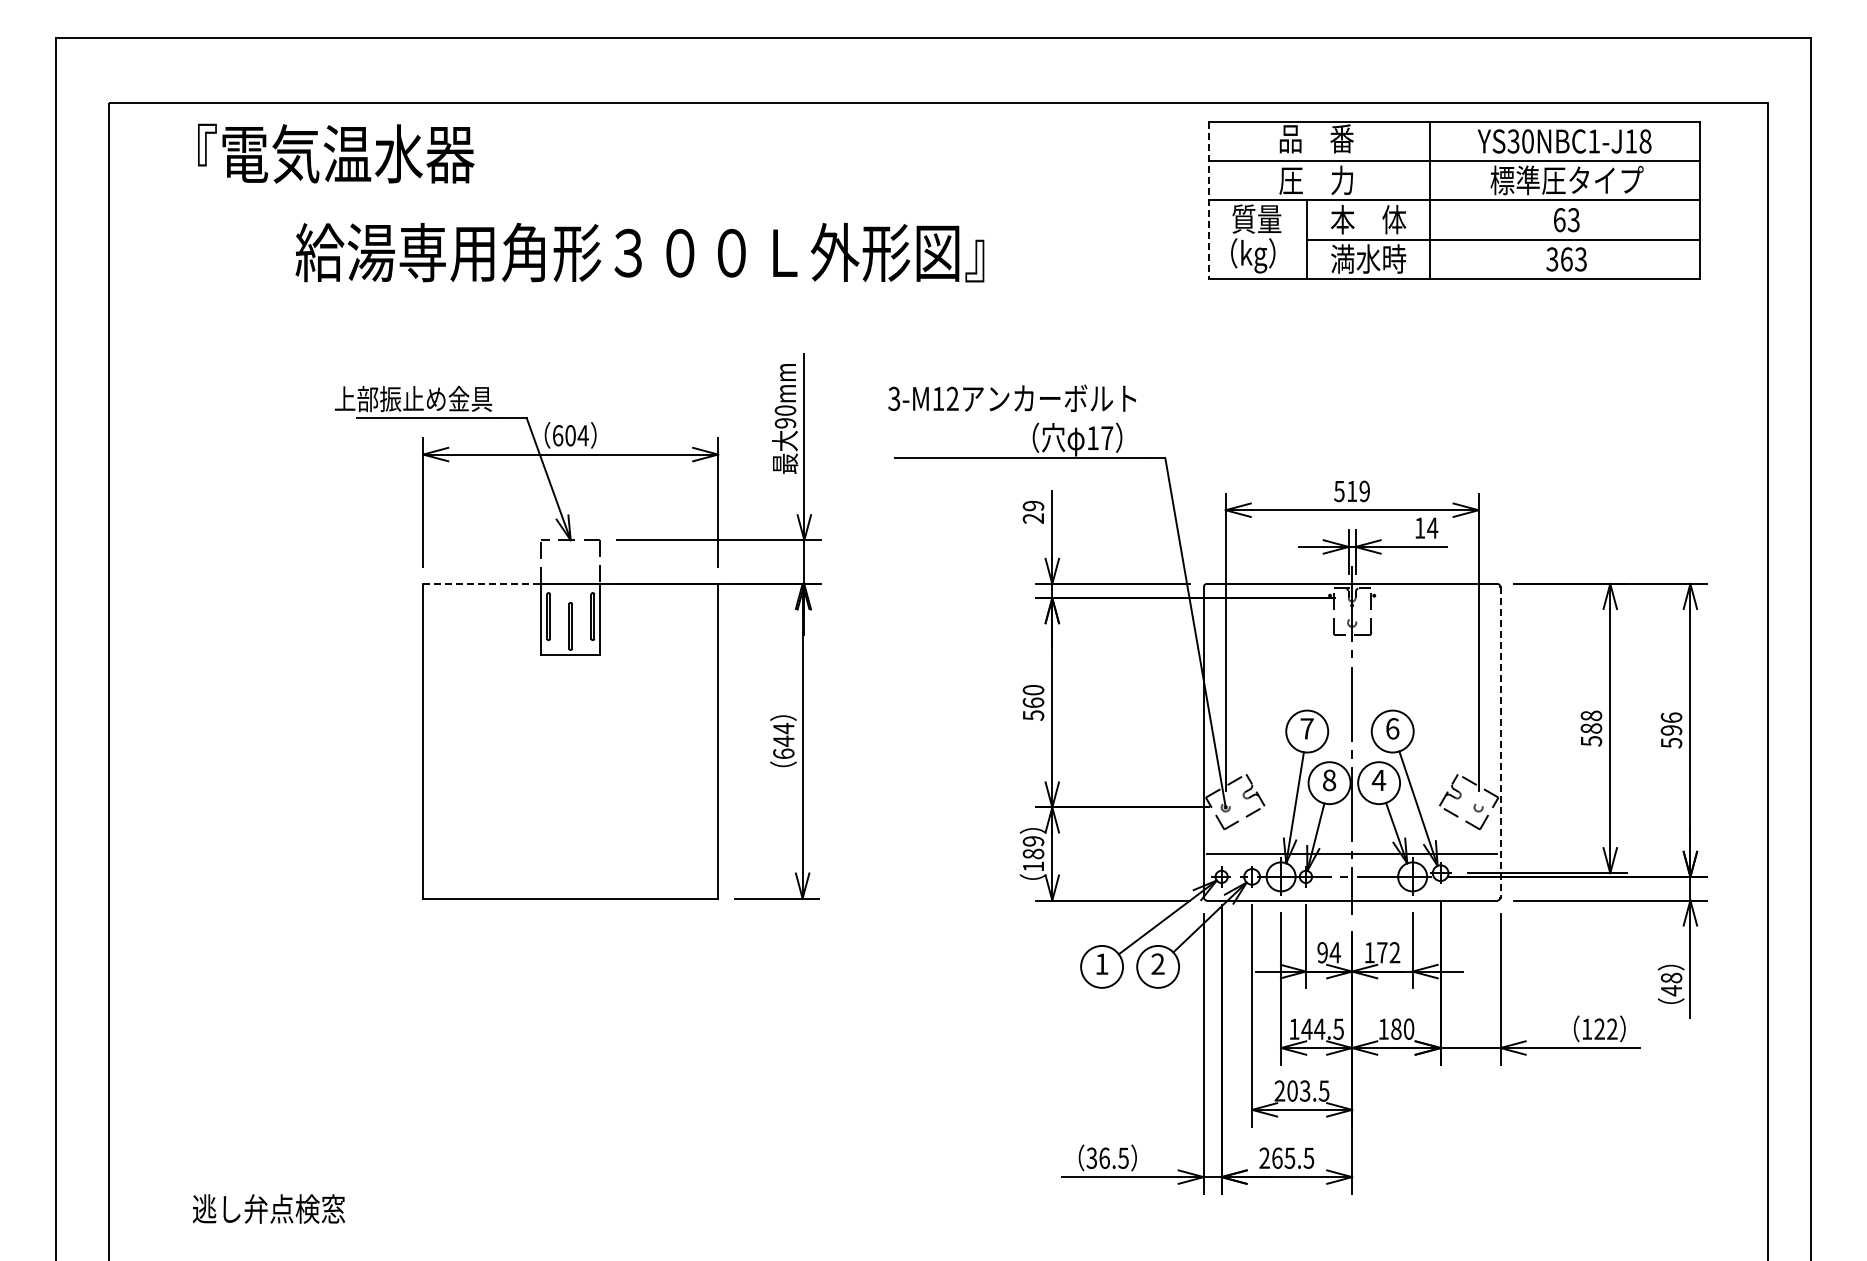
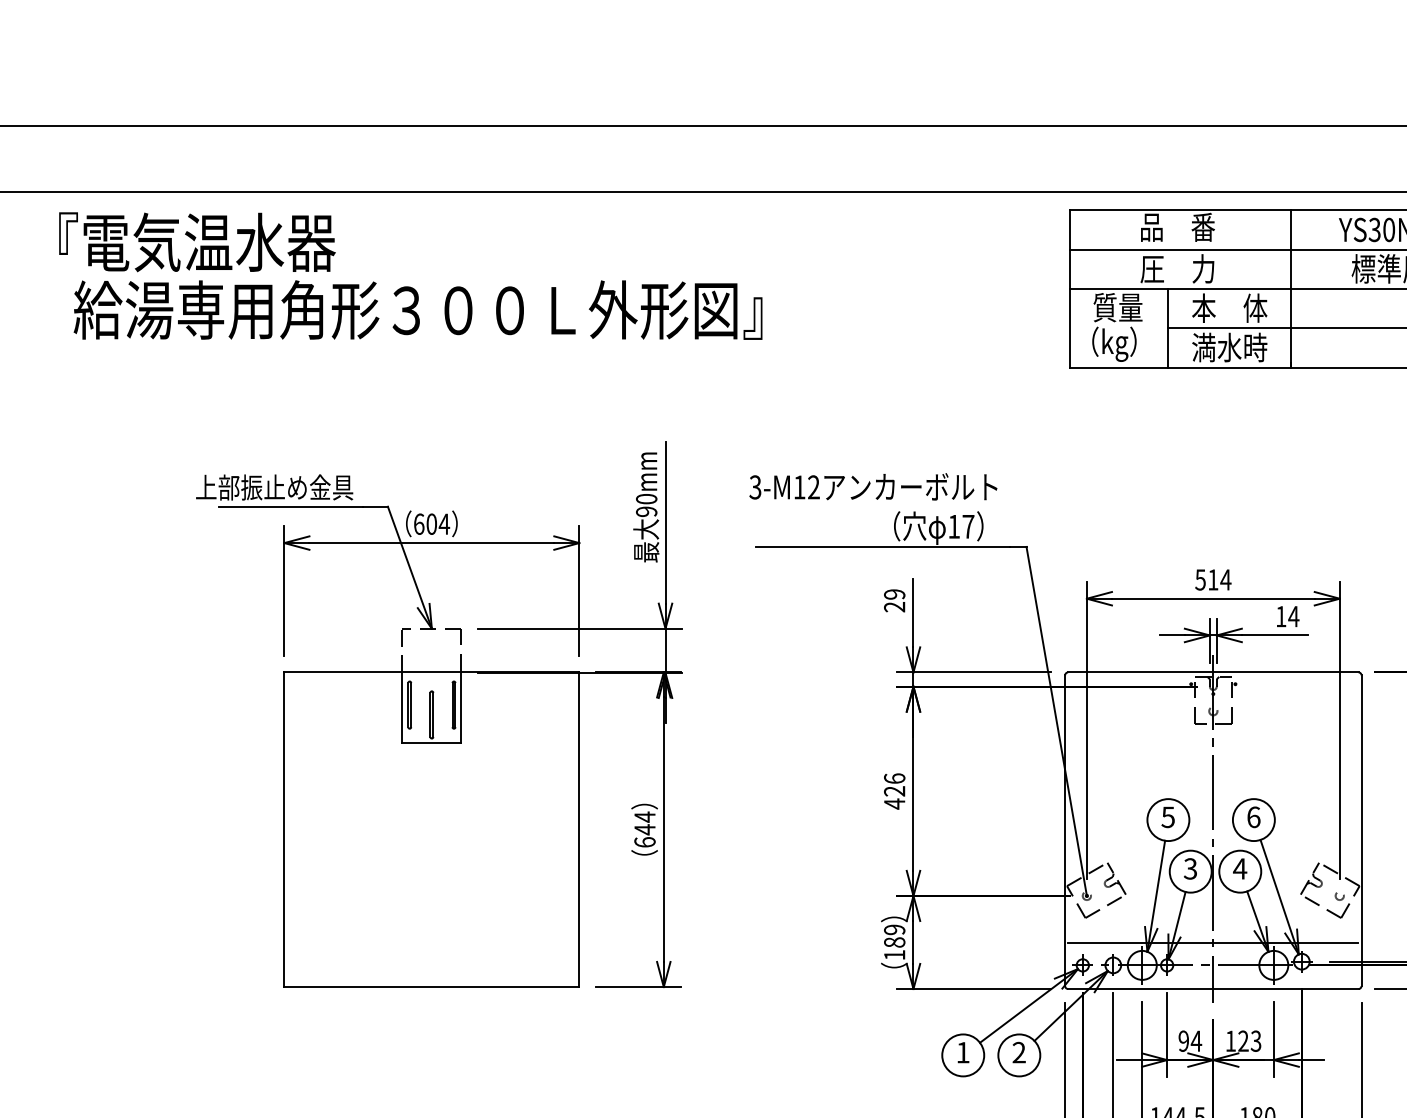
line: (1208, 200) -> (1069, 289), dashed -> solid
text: (639, 252) -> (417, 310), moved
text: (1364, 491) -> (1225, 580), 519 -> 514
line: (482, 583) -> (343, 672), dashed -> solid
text: (1033, 702) -> (894, 791), 560 -> 426
text: (1306, 728) -> (1167, 817), 7 -> 5
line: (1500, 742) -> (1361, 831), dashed -> solid
text: (1329, 780) -> (1190, 869), 8 -> 3
text: (1388, 952) -> (1249, 1041), 172 -> 123

